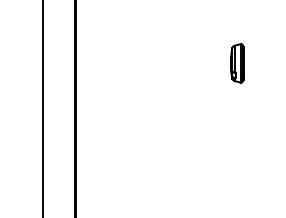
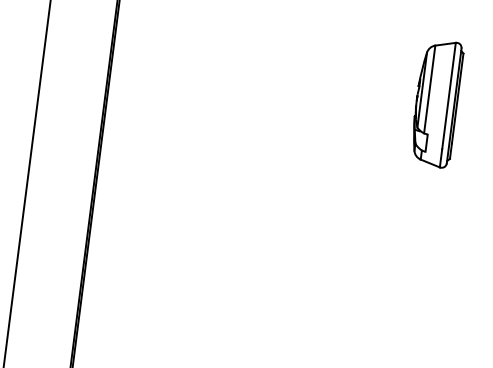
part: (237, 63) -> (437, 104), size x1.6

